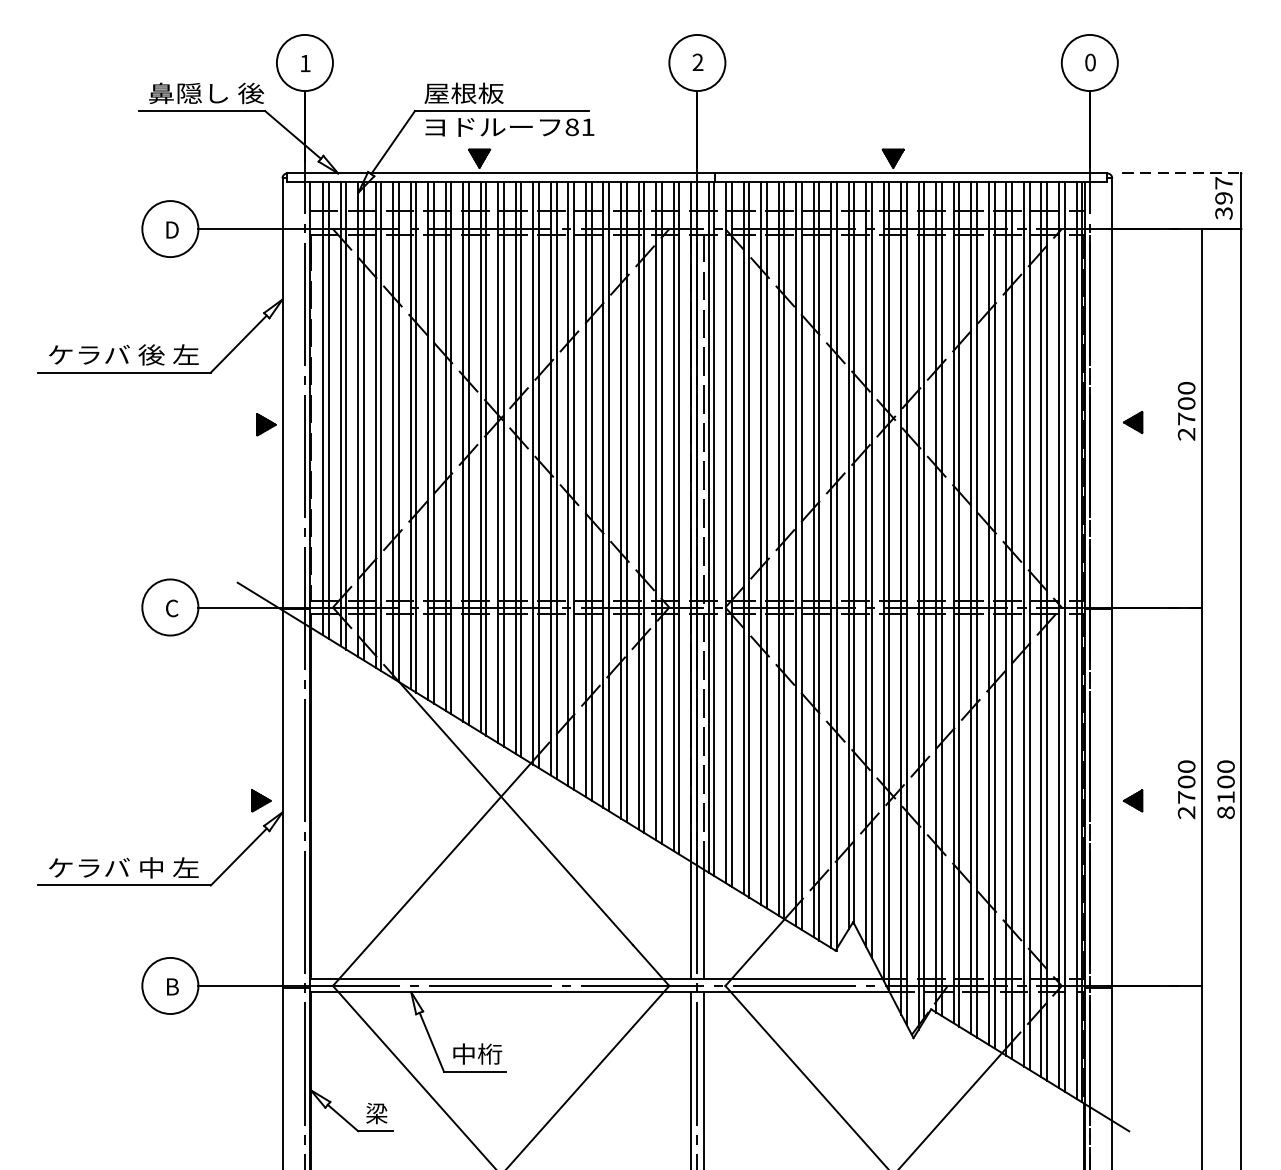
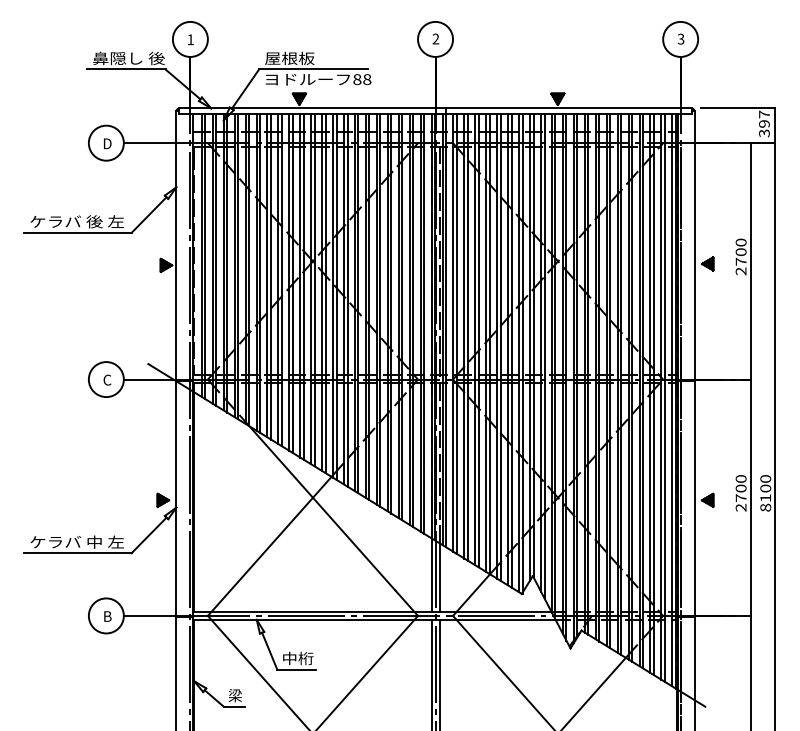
text: (1089, 63) -> (680, 39), 0 -> 3
text: (588, 127) -> (367, 79), 81 -> 88
line: (1182, 173) -> (738, 108), dashed -> solid

